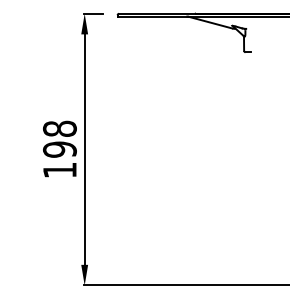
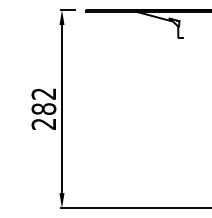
text: (59, 149) -> (43, 109), 198 -> 282

